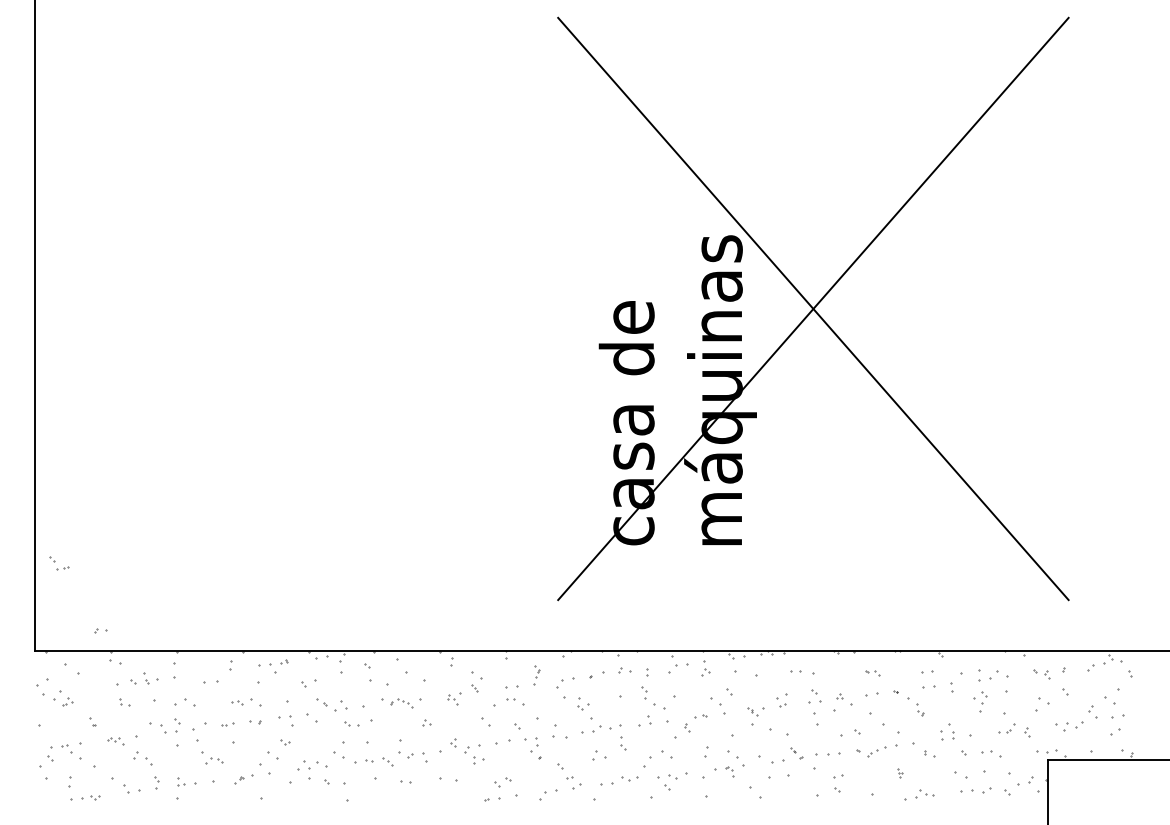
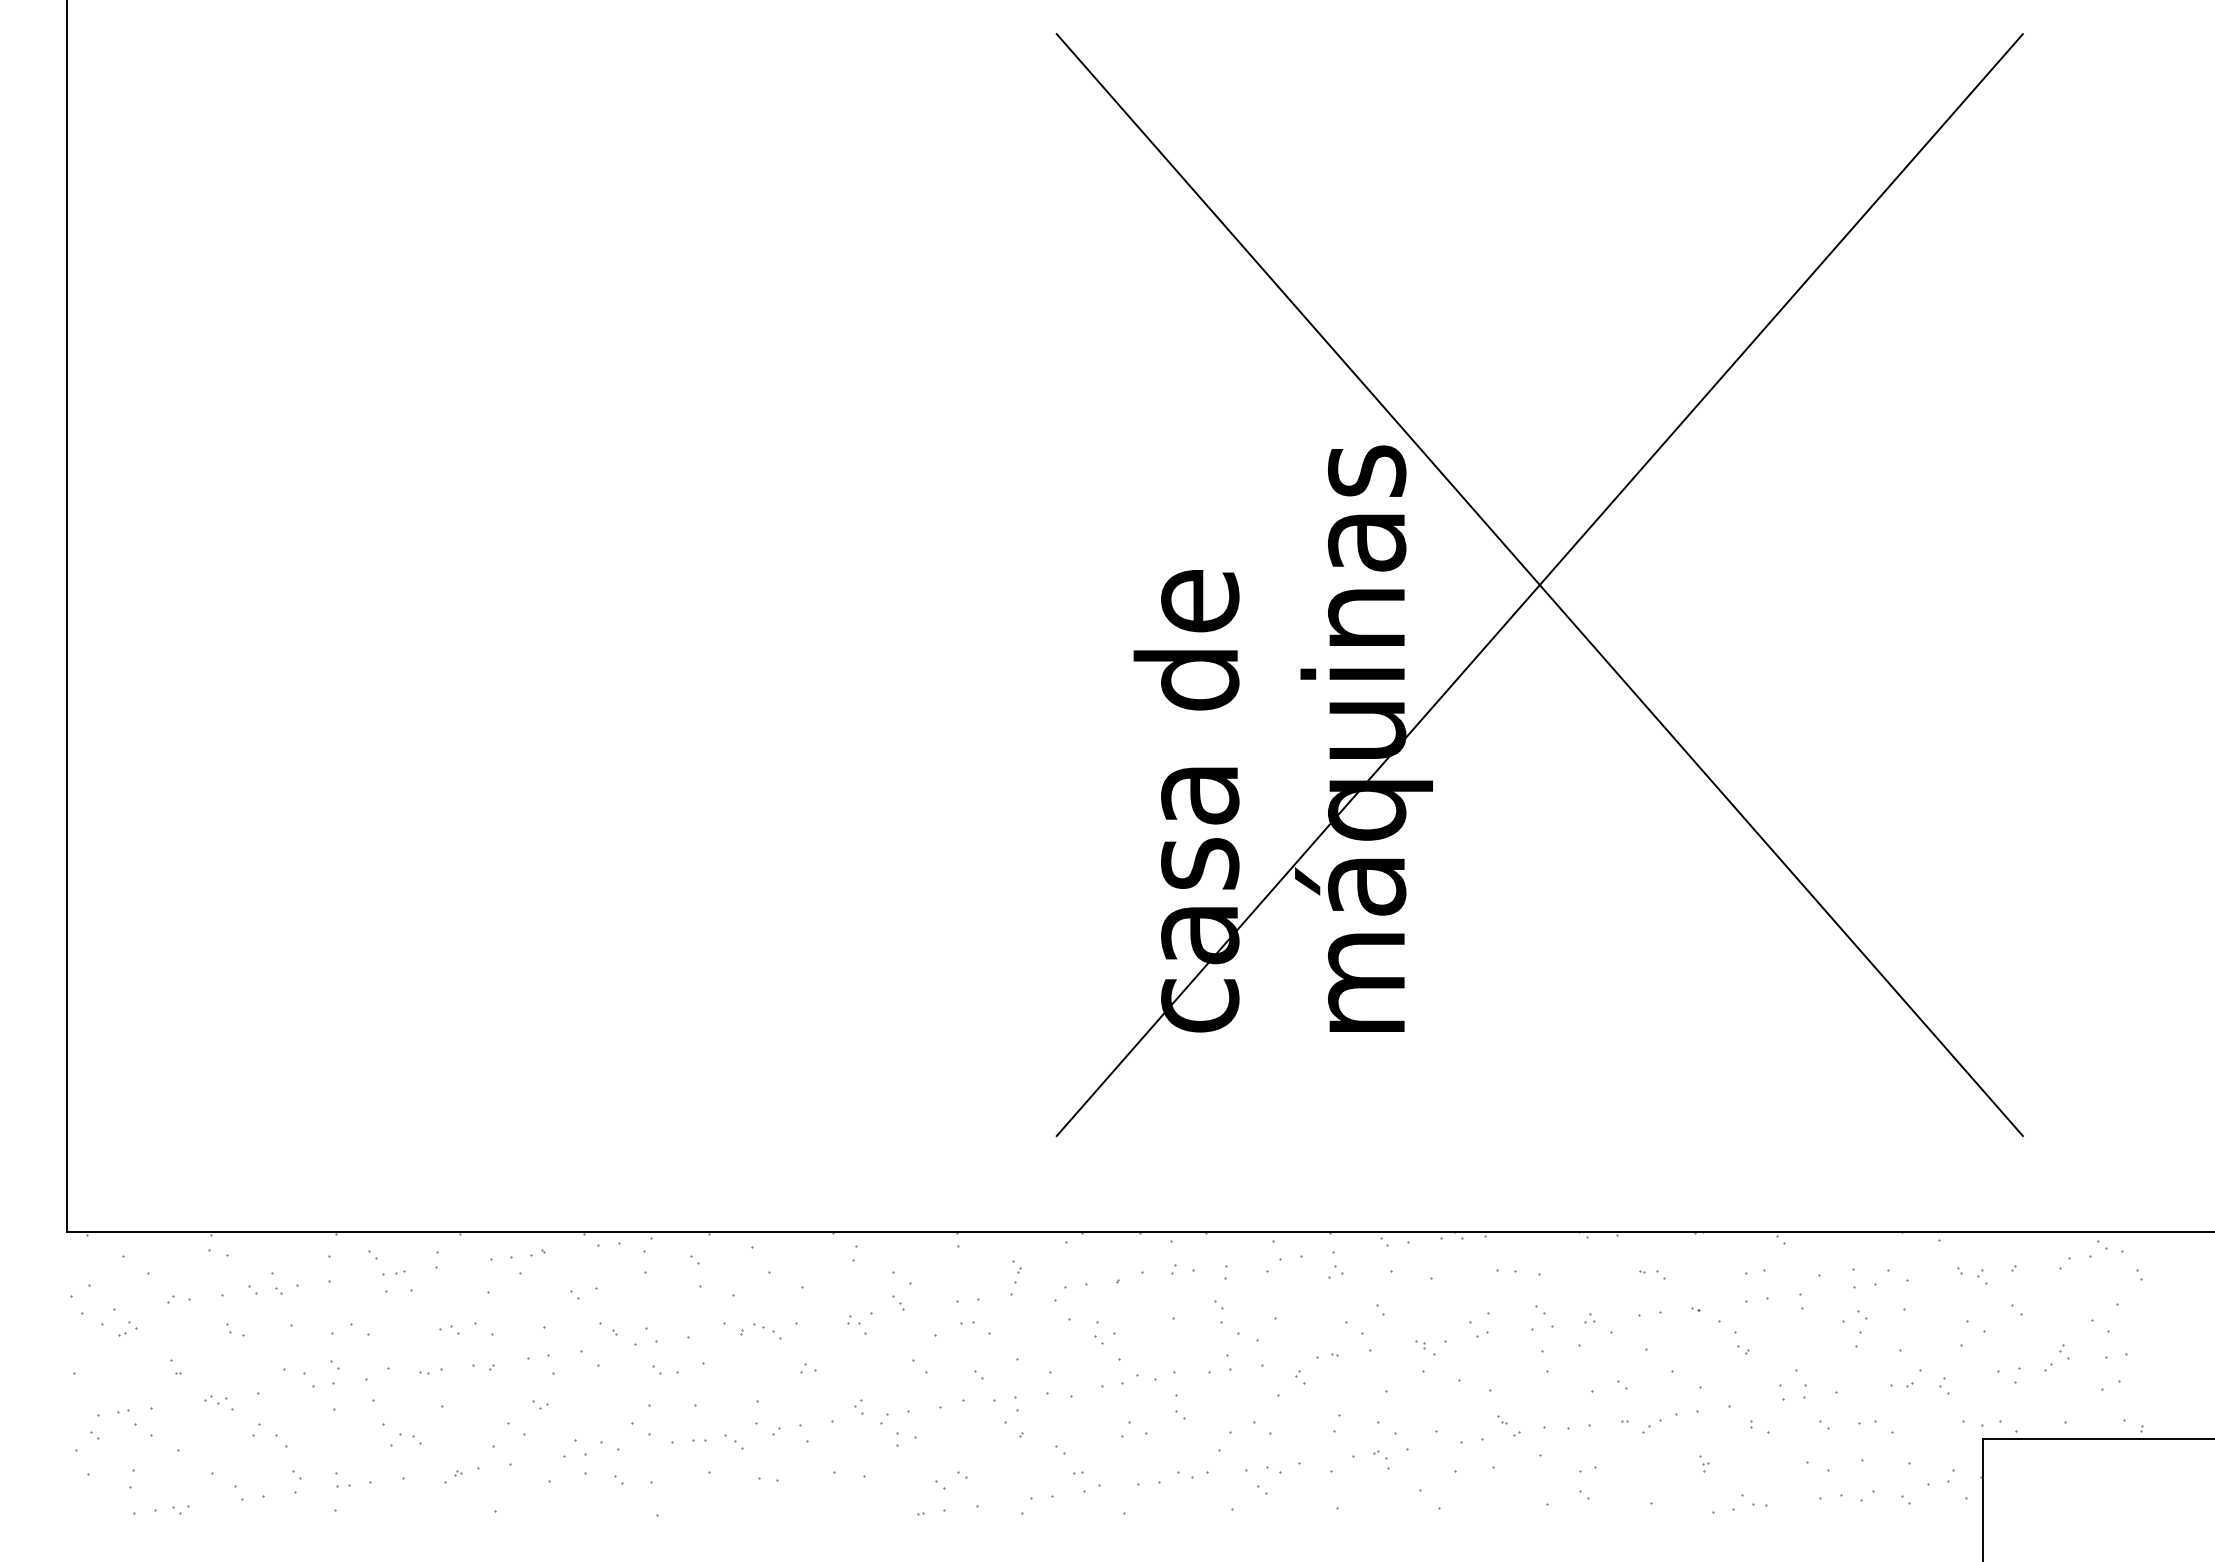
part: (59, 563) -> (387, 1263), moved
part: (100, 630) -> (179, 1299), moved
part: (1086, 717) -> (2056, 1358), size x0.62

